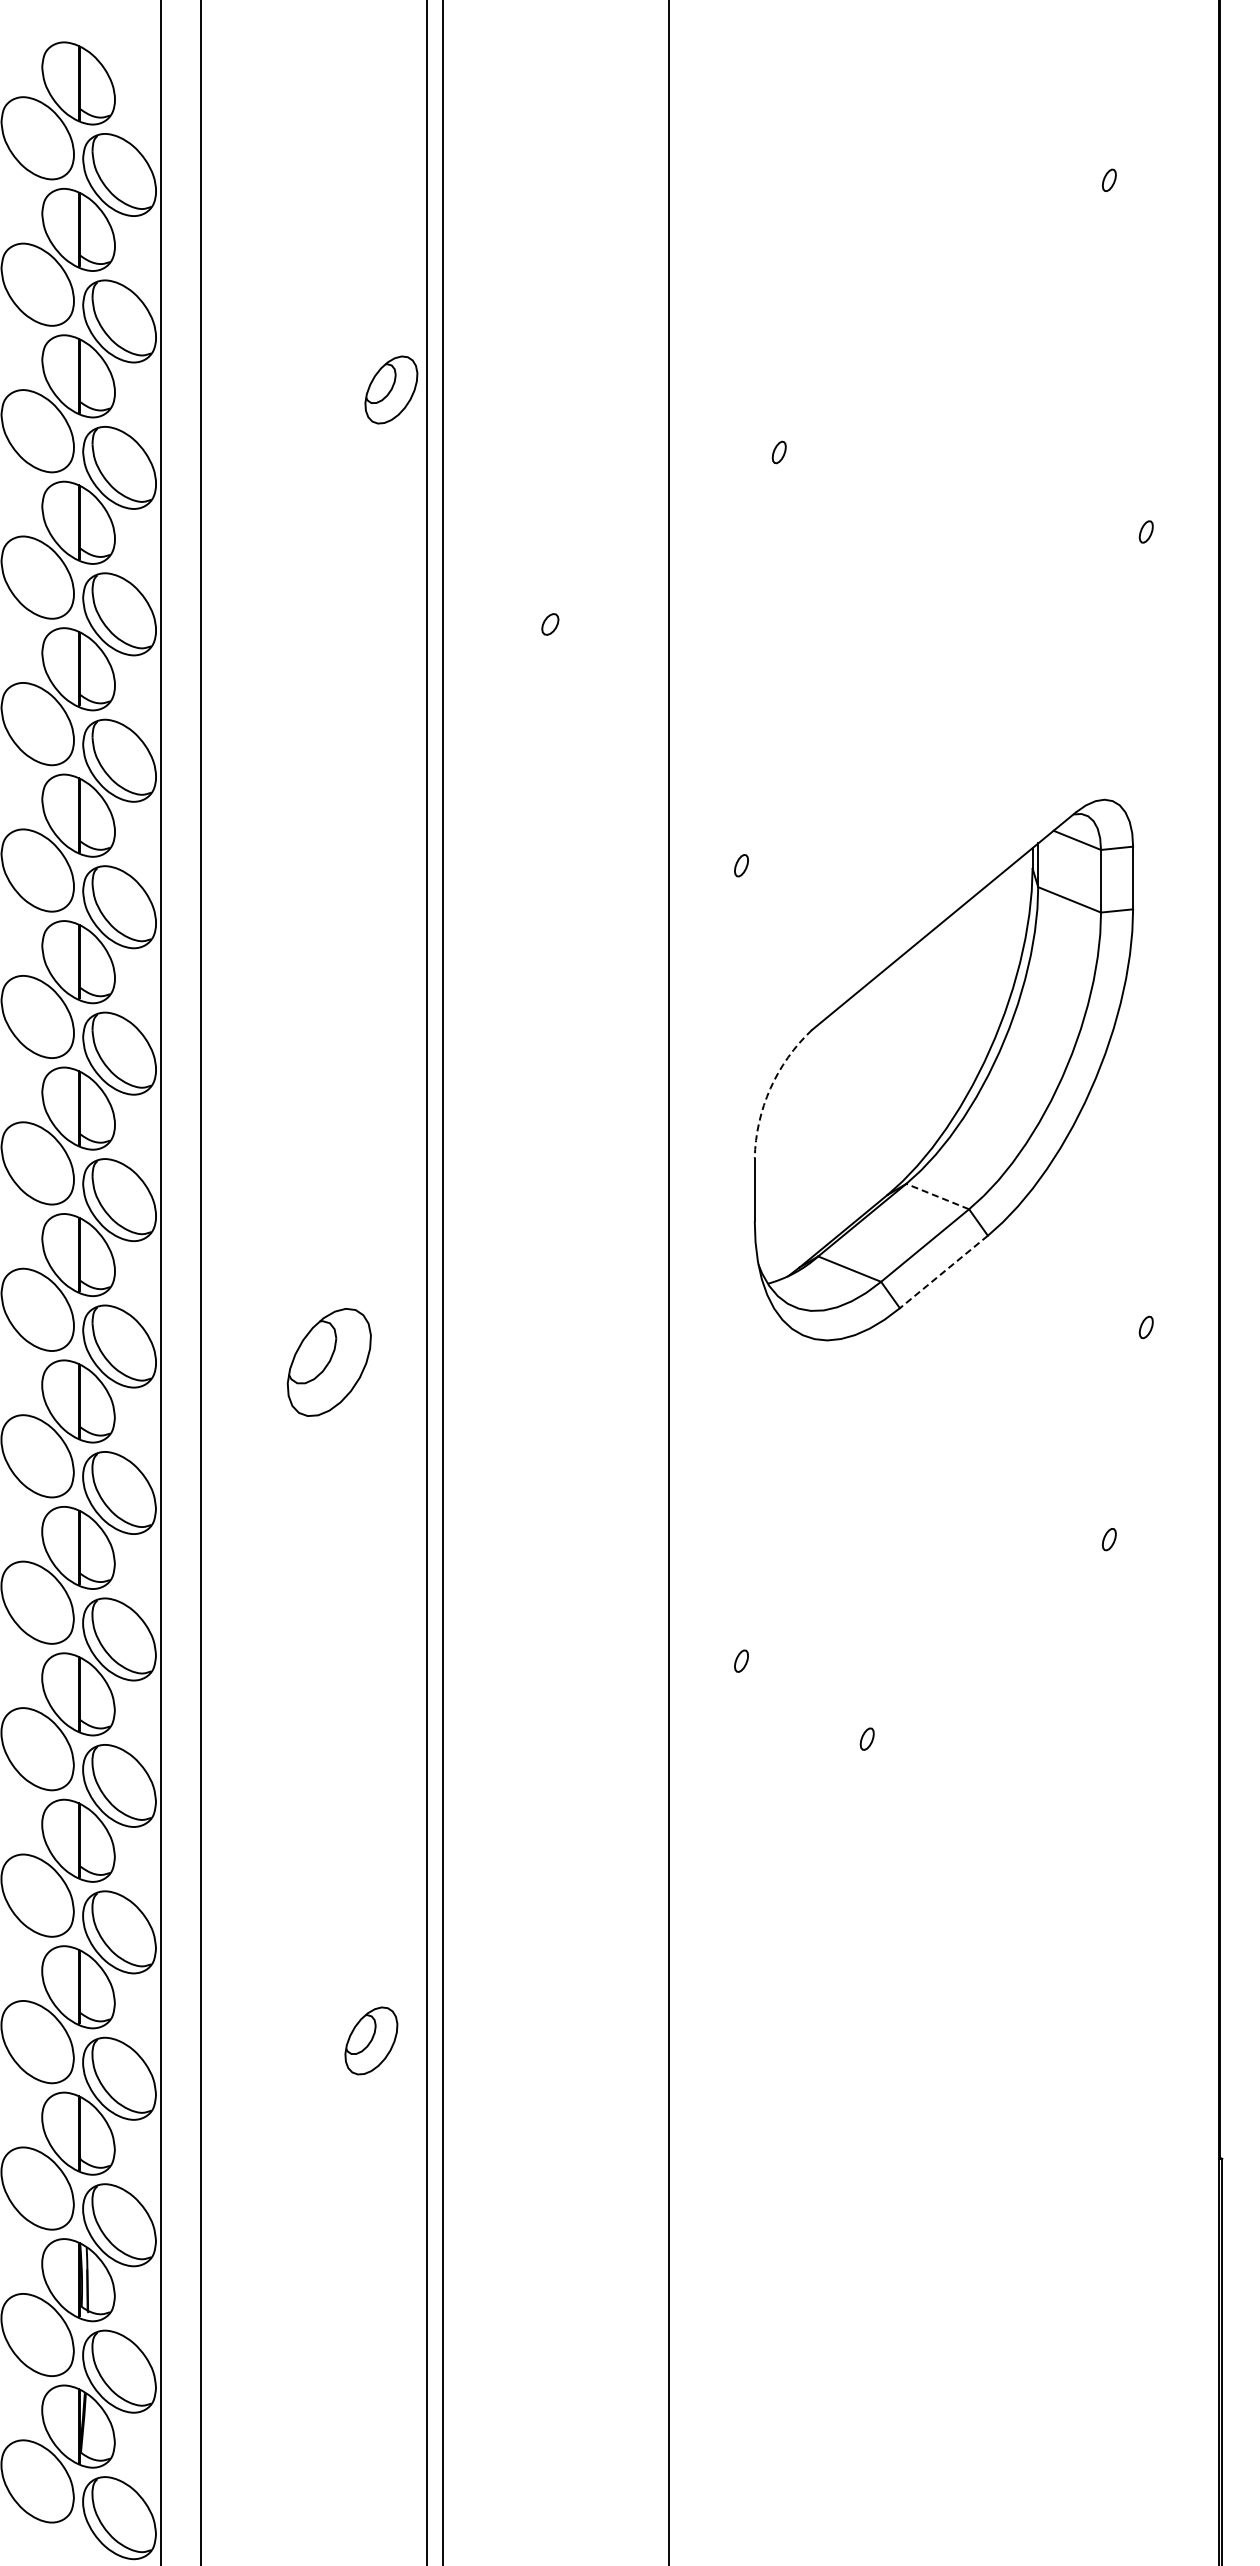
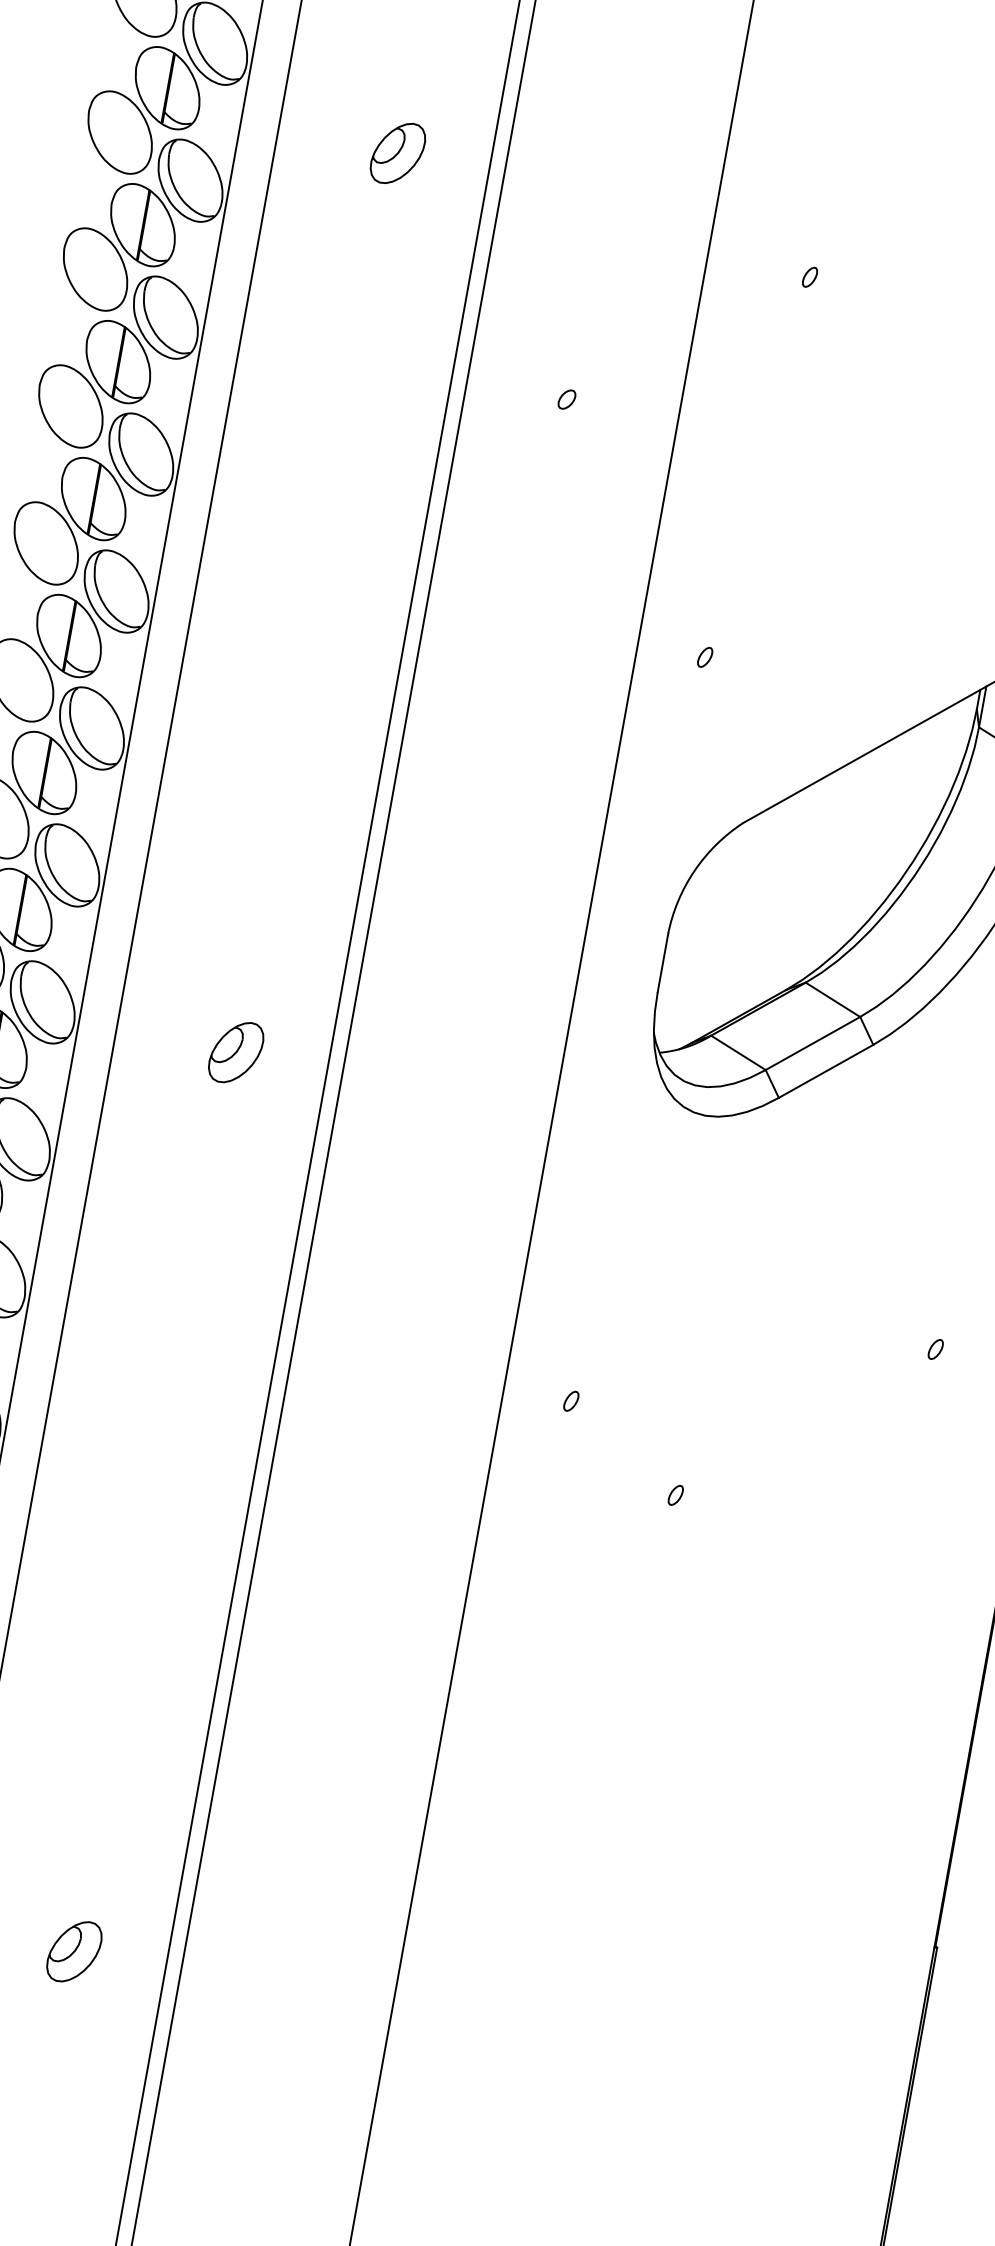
part: (391, 389) -> (398, 152), moved
arc: (770, 1088) -> (694, 870), dashed -> solid
line: (937, 1196) -> (832, 999), dashed -> solid
line: (943, 1272) -> (825, 1071), dashed -> solid
part: (329, 1362) -> (236, 1052), size x0.62
part: (371, 2040) -> (74, 1951), moved

